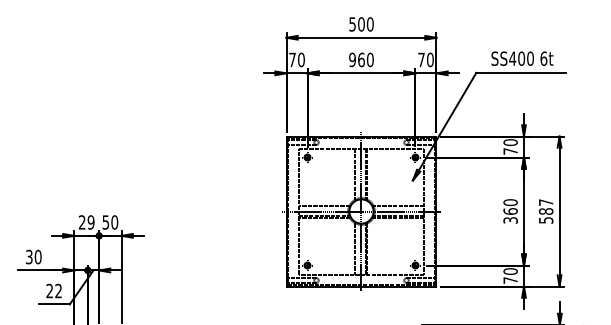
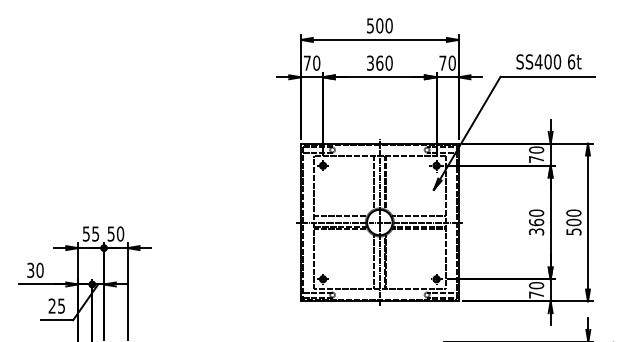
text: (352, 59) -> (370, 62), 960 -> 360
text: (545, 206) -> (573, 217), 587 -> 500
text: (86, 222) -> (90, 234), 29 -> 55
text: (58, 290) -> (61, 305), 22 -> 25

